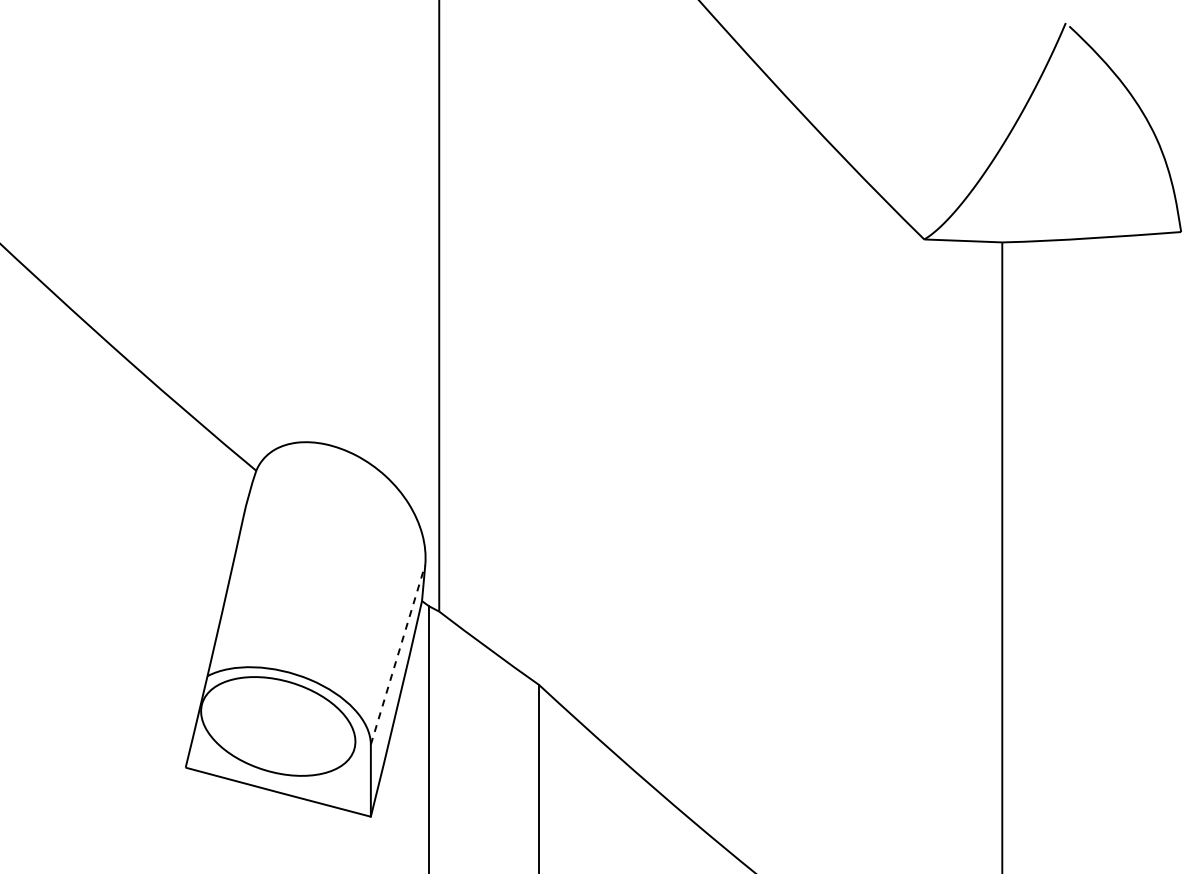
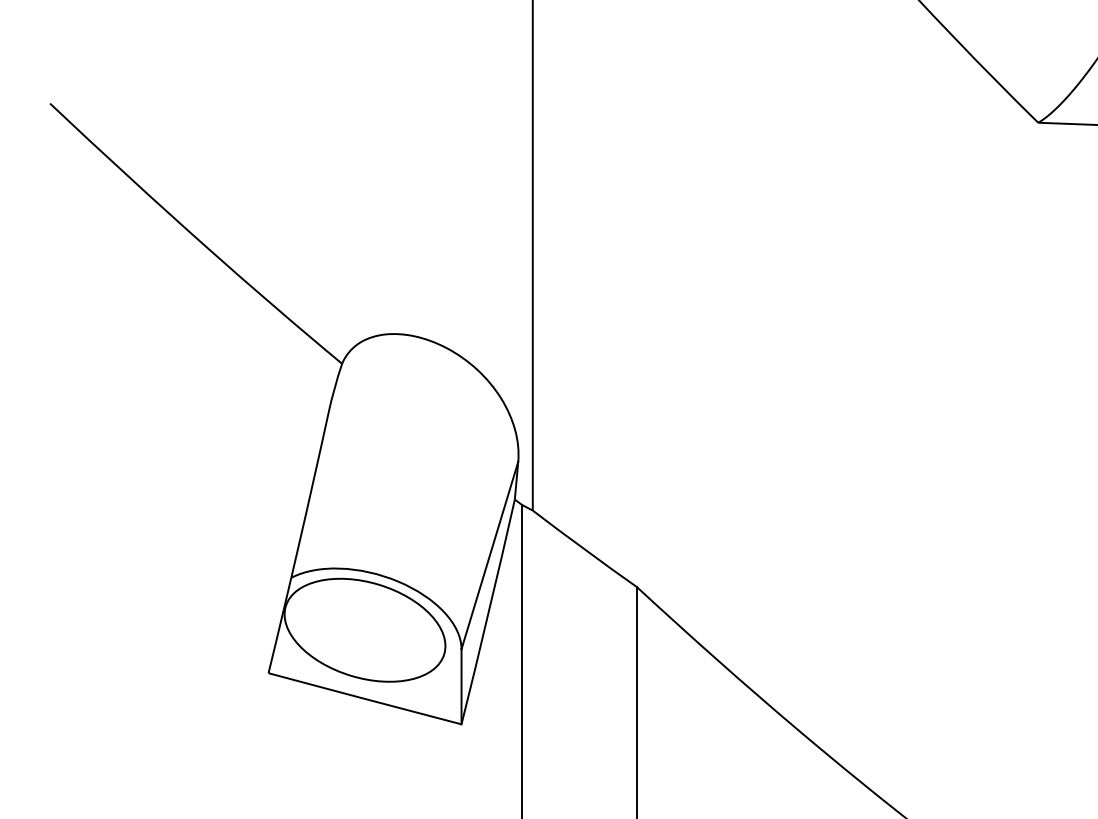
line: (398, 654) -> (490, 555), dashed -> solid

